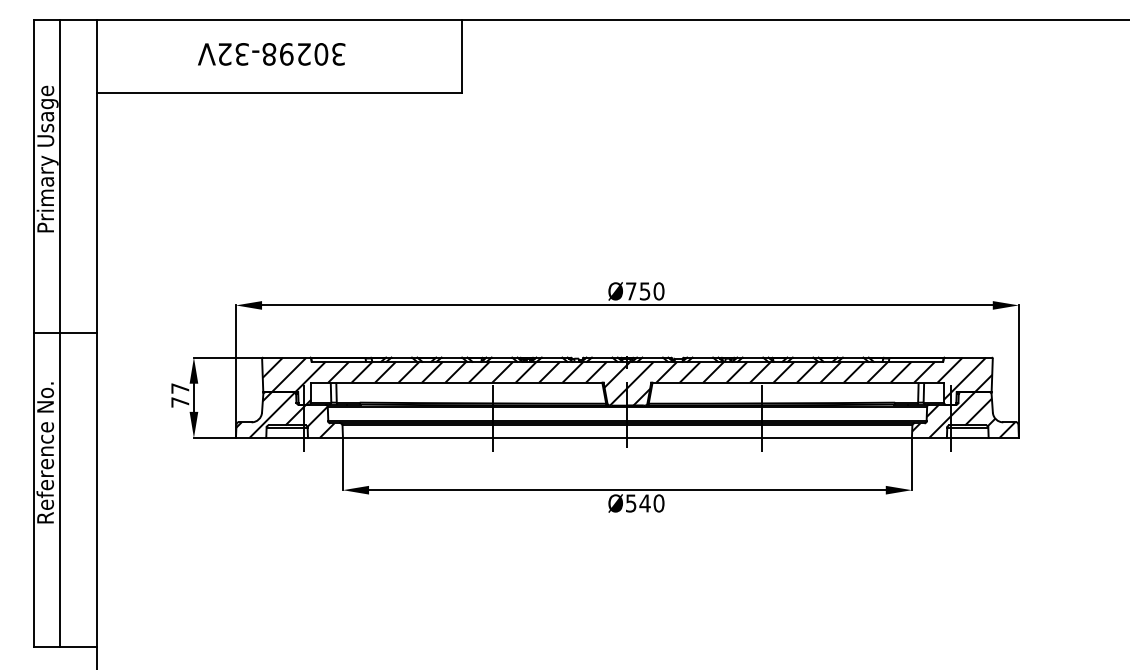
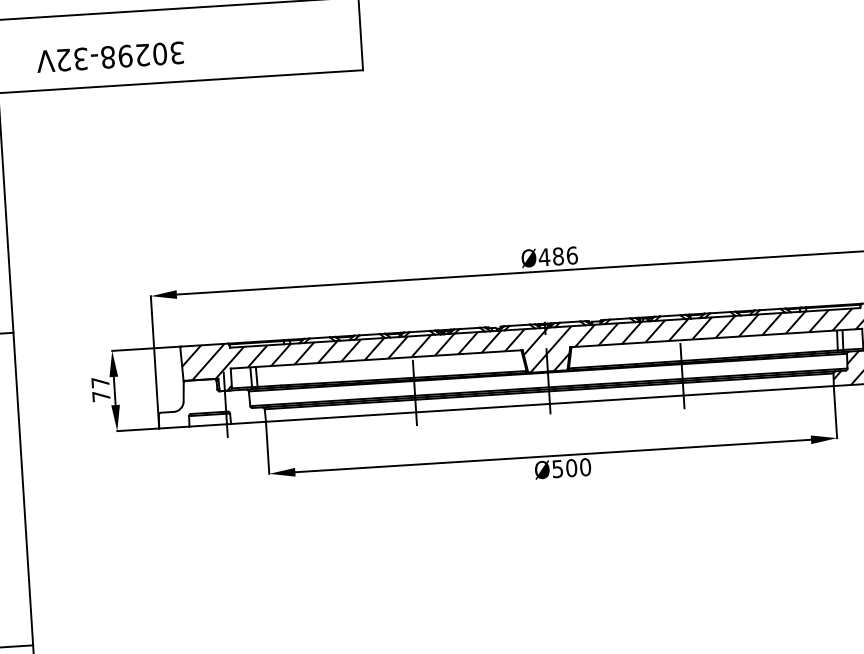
text: (271, 54) -> (110, 57), moved
text: (644, 291) -> (557, 256), Ø750 -> Ø486
hatch: (285, 415) -> (207, 402), removed
text: (644, 503) -> (571, 468), Ø540 -> Ø500

